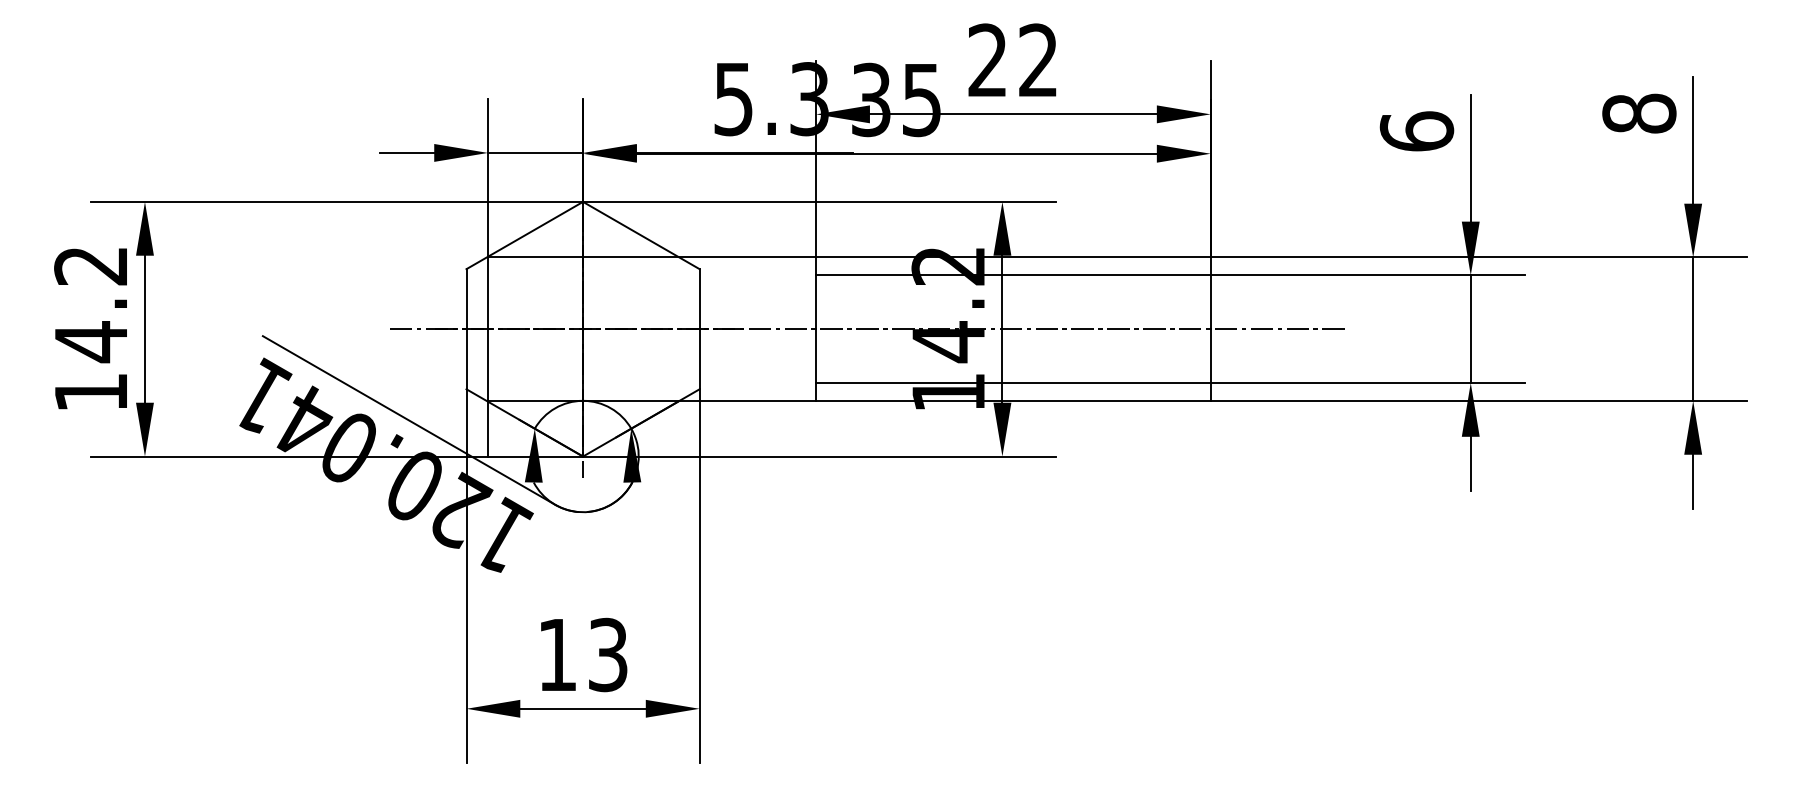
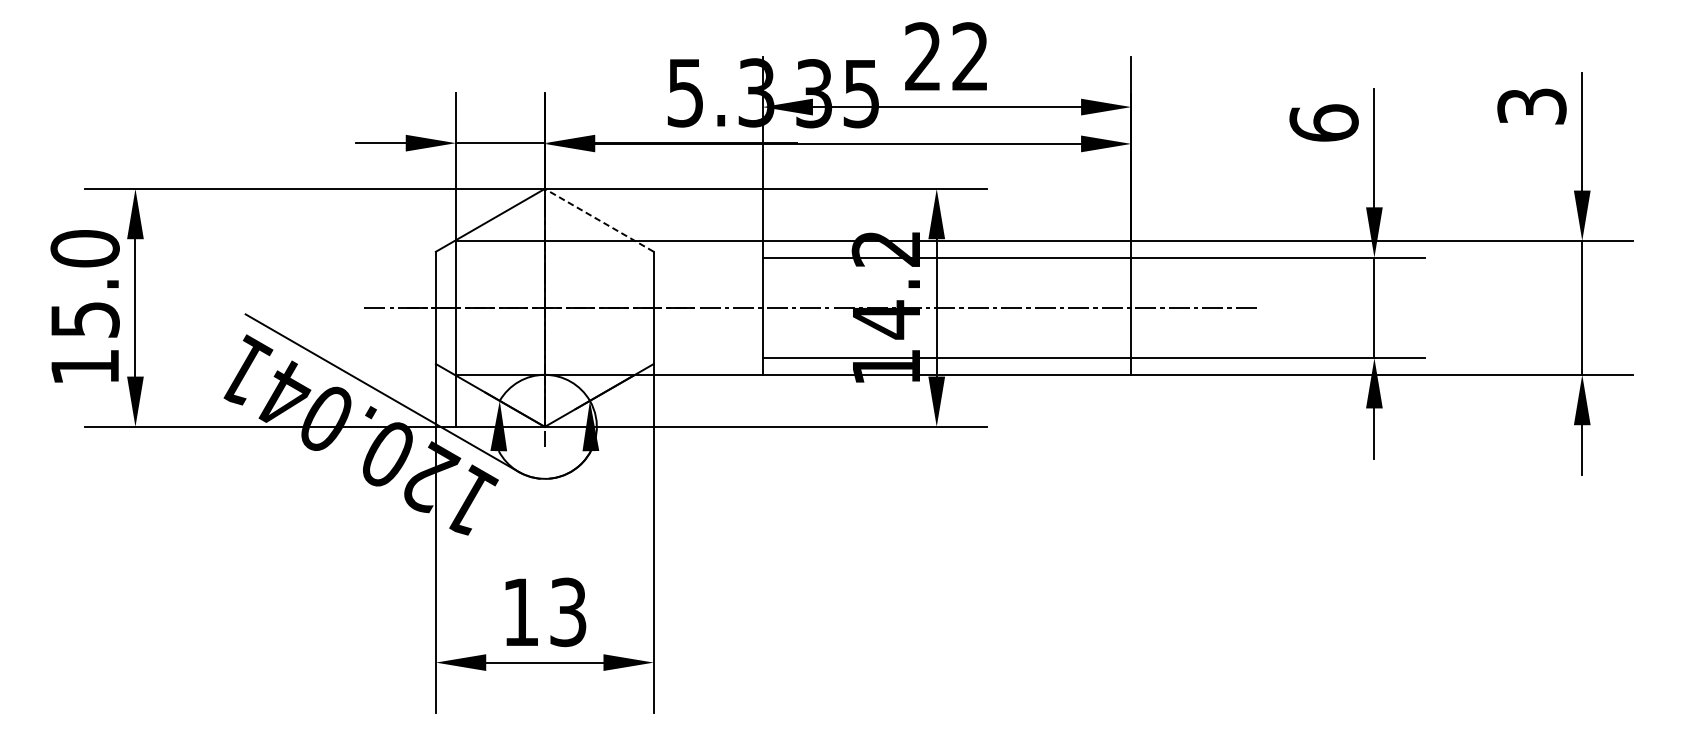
text: (1639, 113) -> (1532, 106), 8 -> 3
line: (640, 235) -> (598, 220), solid -> dashed
text: (91, 304) -> (85, 284), 14.2 -> 15.0

